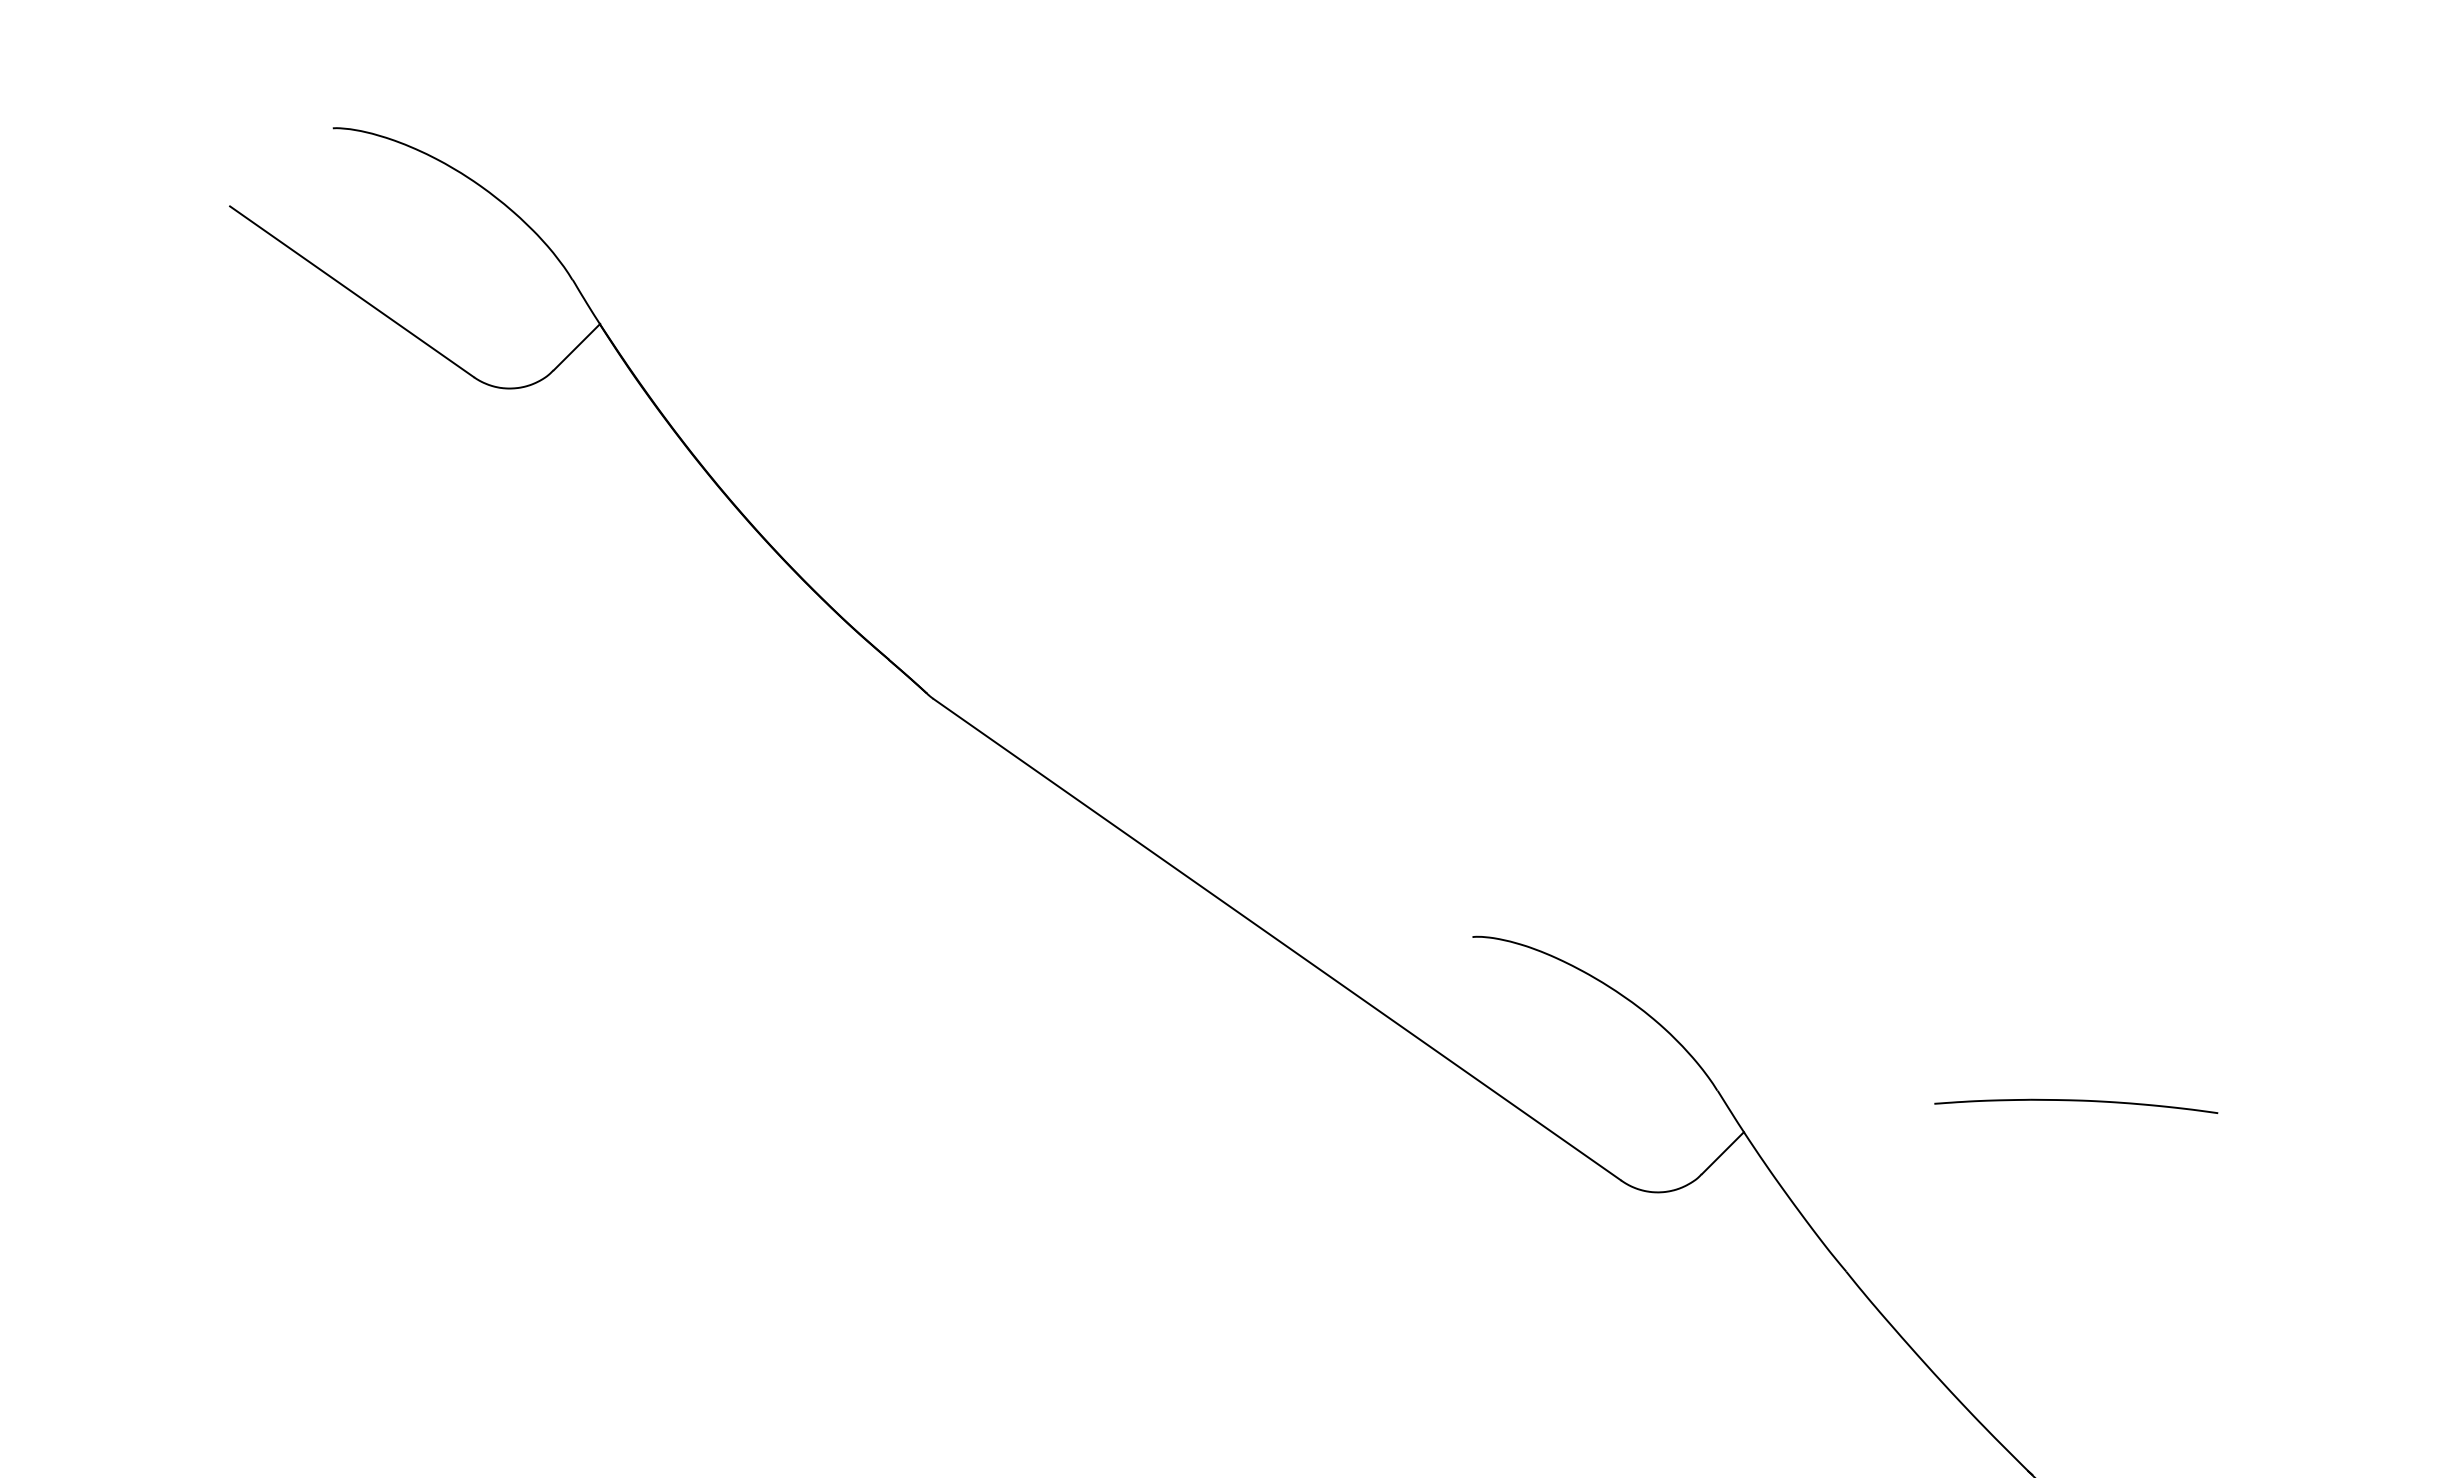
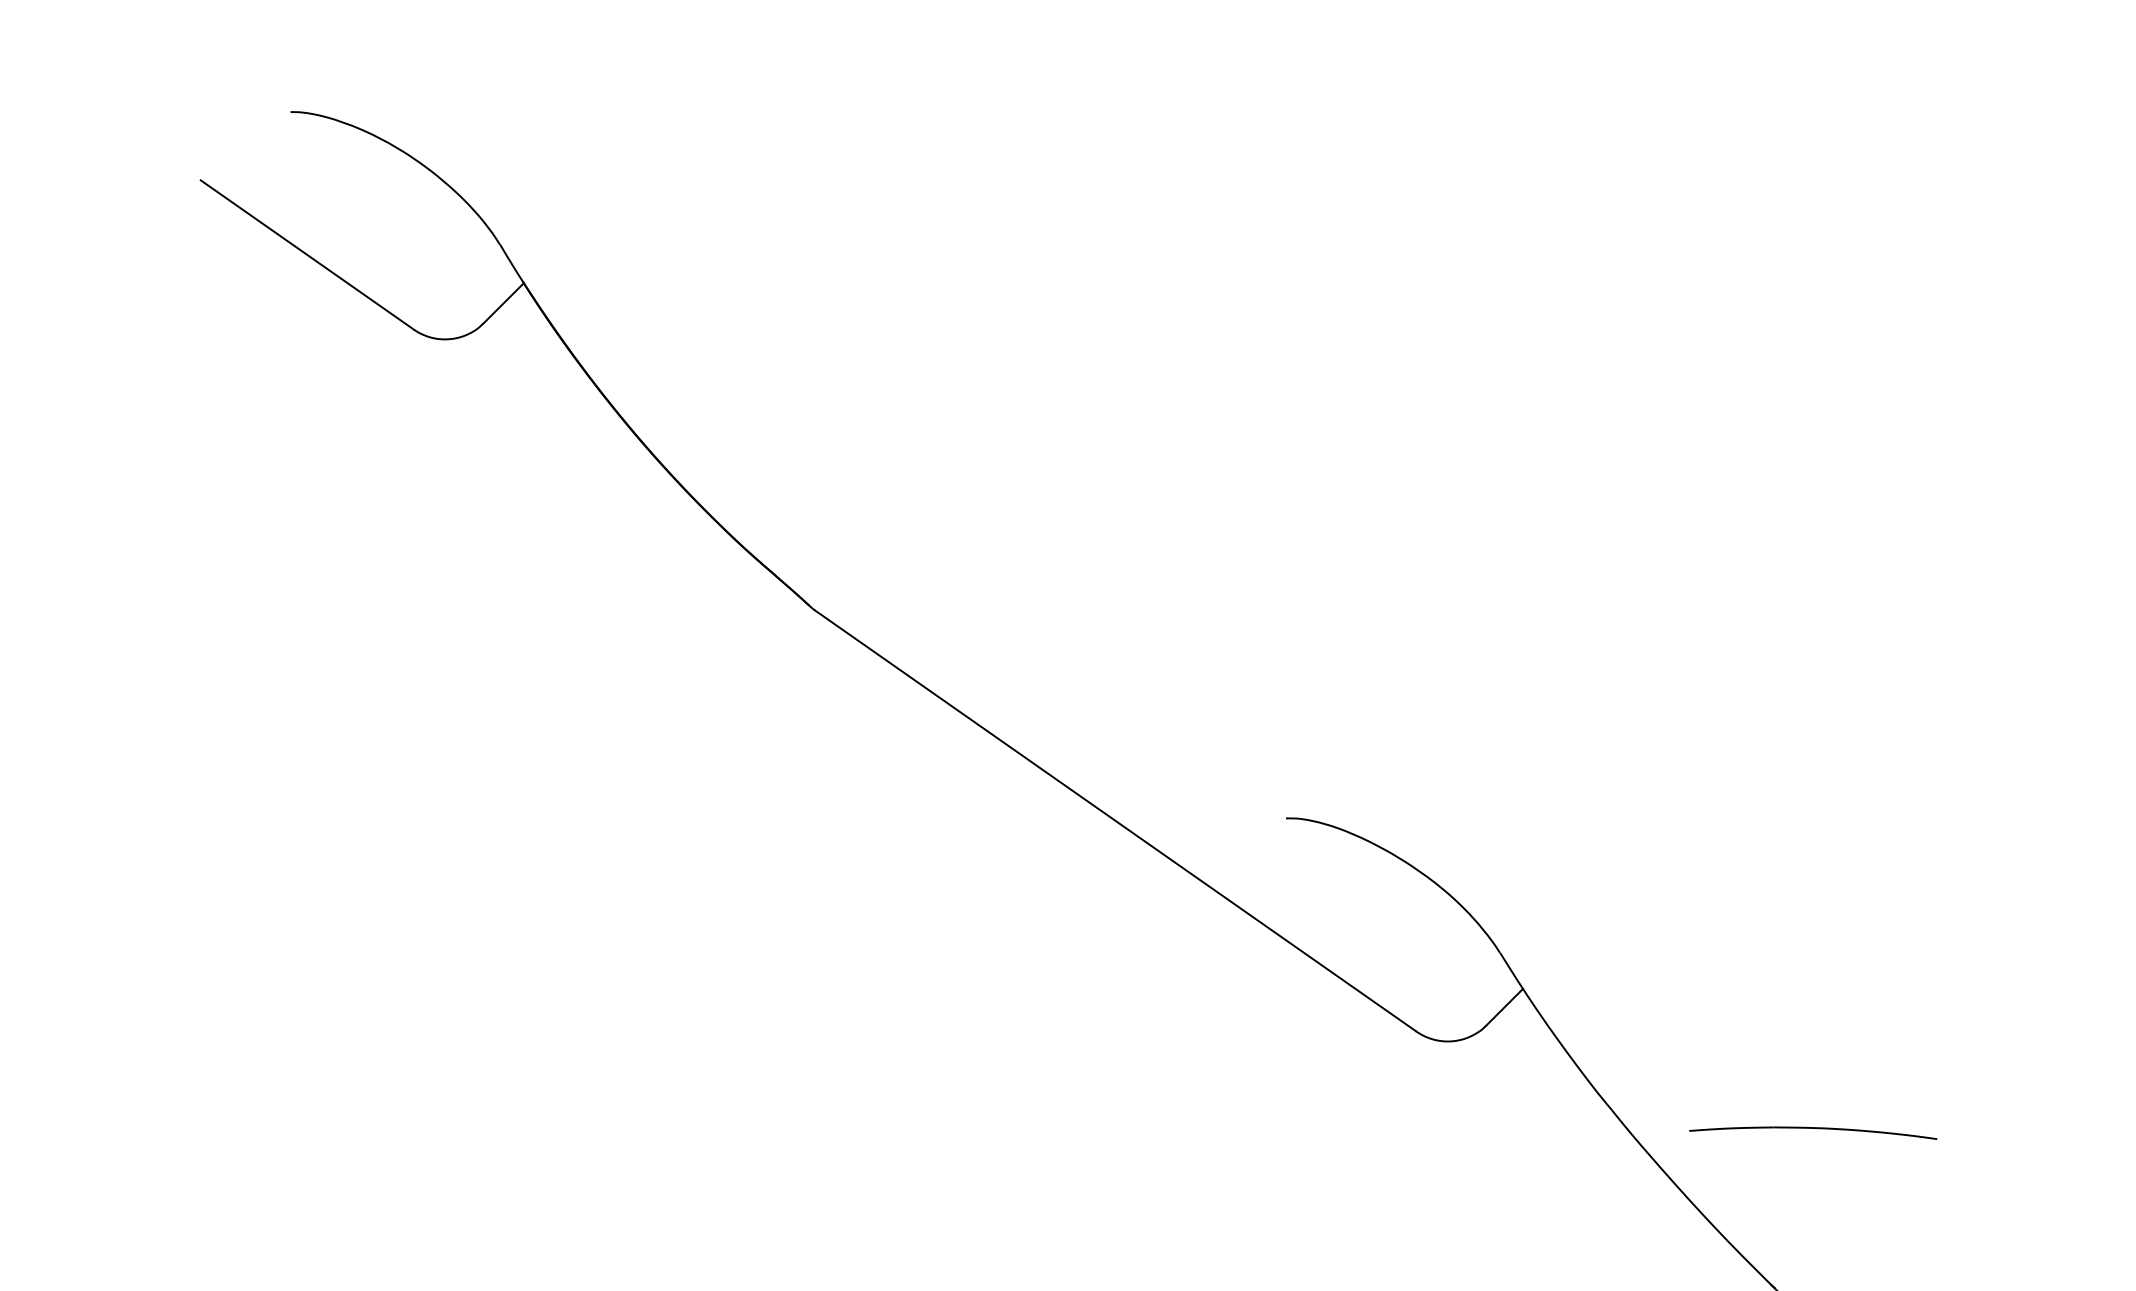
part: (2076, 1105) -> (1813, 1132), moved

